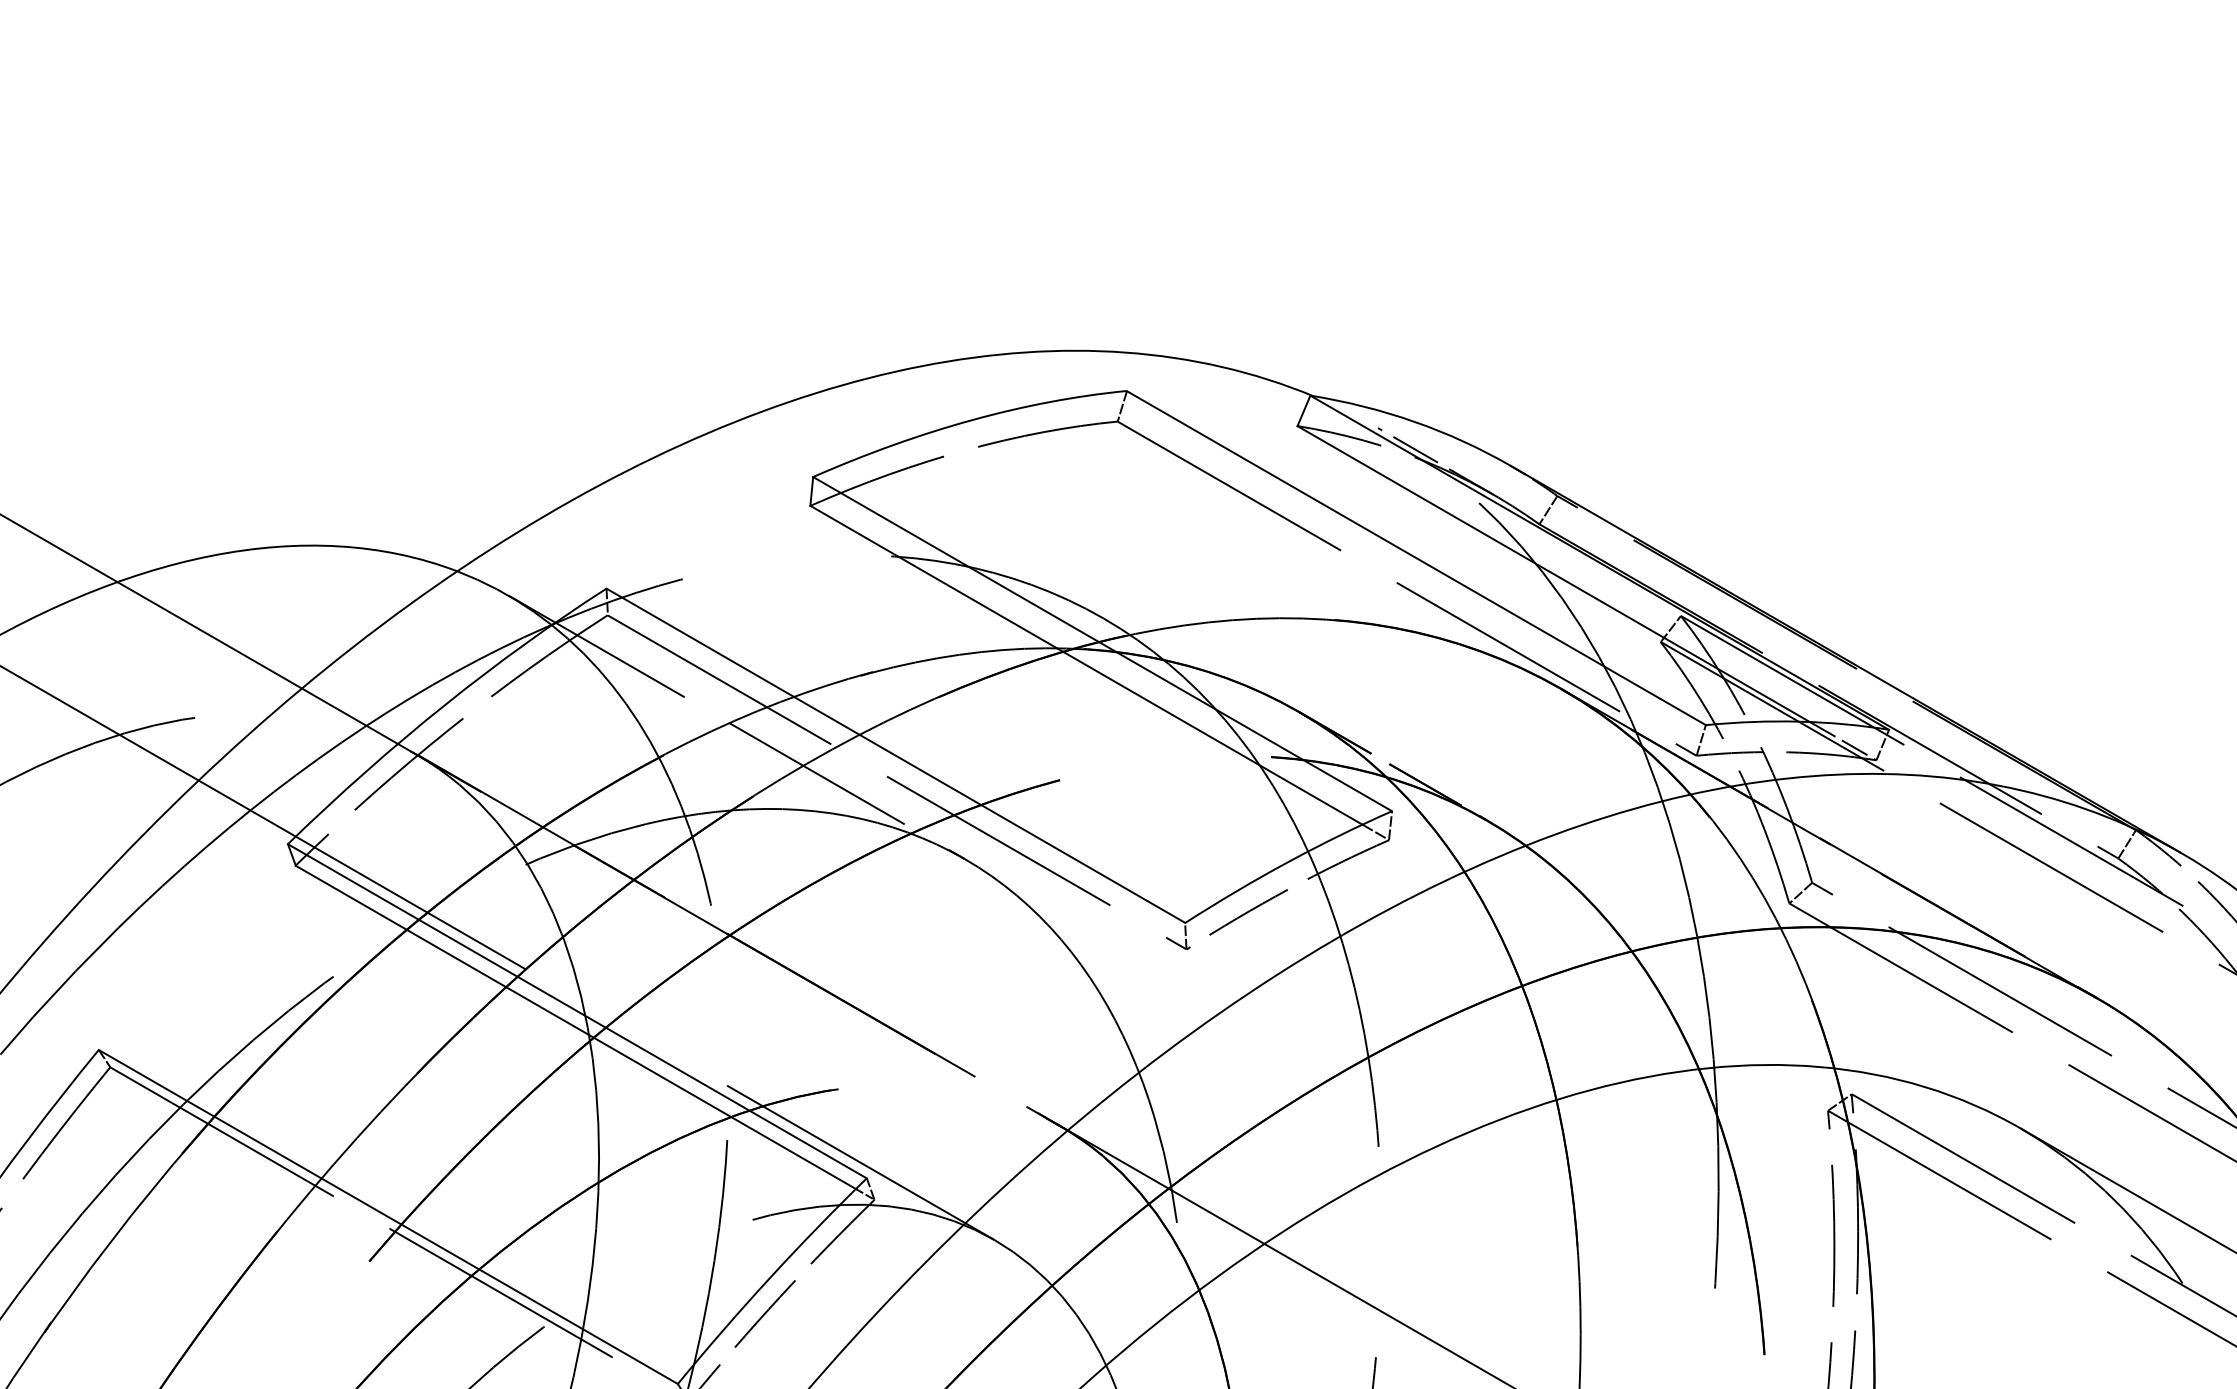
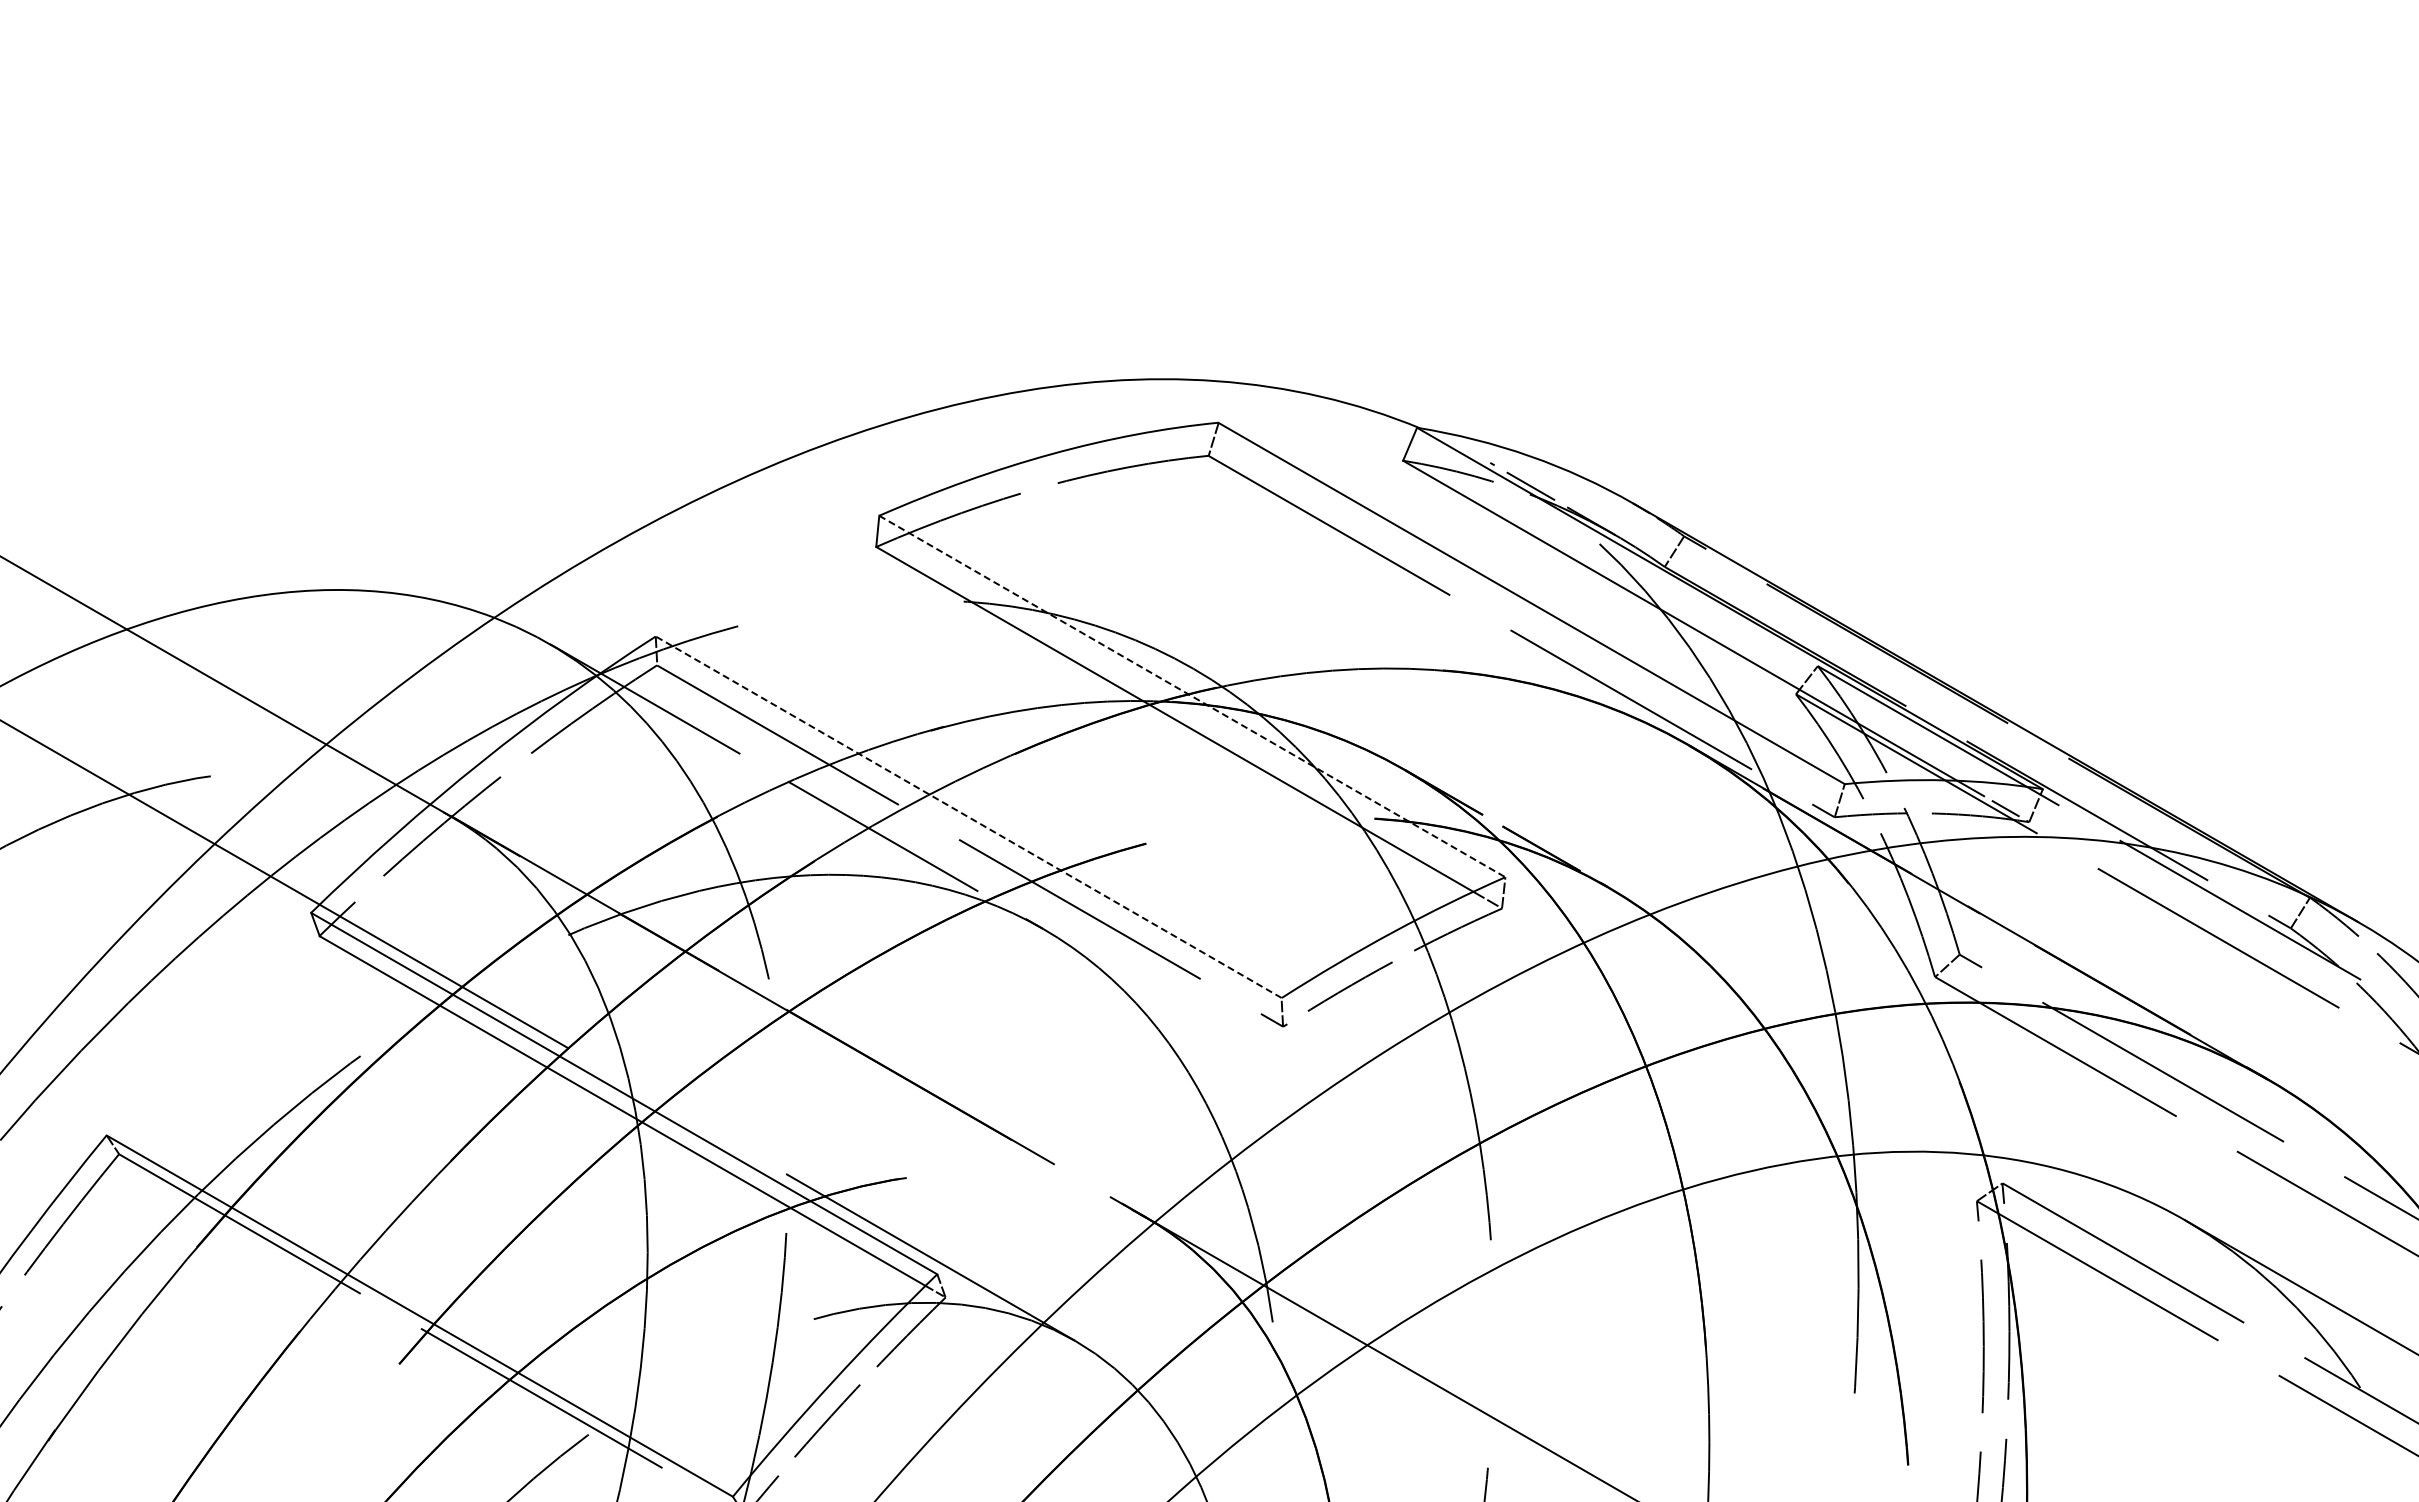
line: (1102, 644) -> (1192, 696), solid -> dashed
line: (895, 755) -> (968, 816), solid -> dashed

